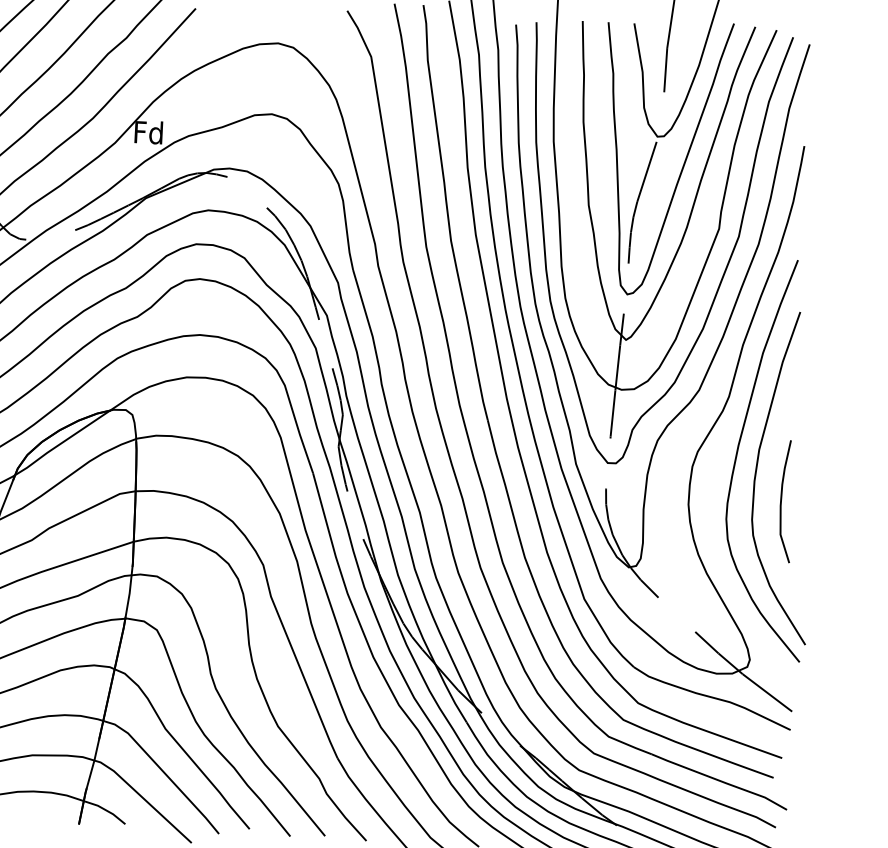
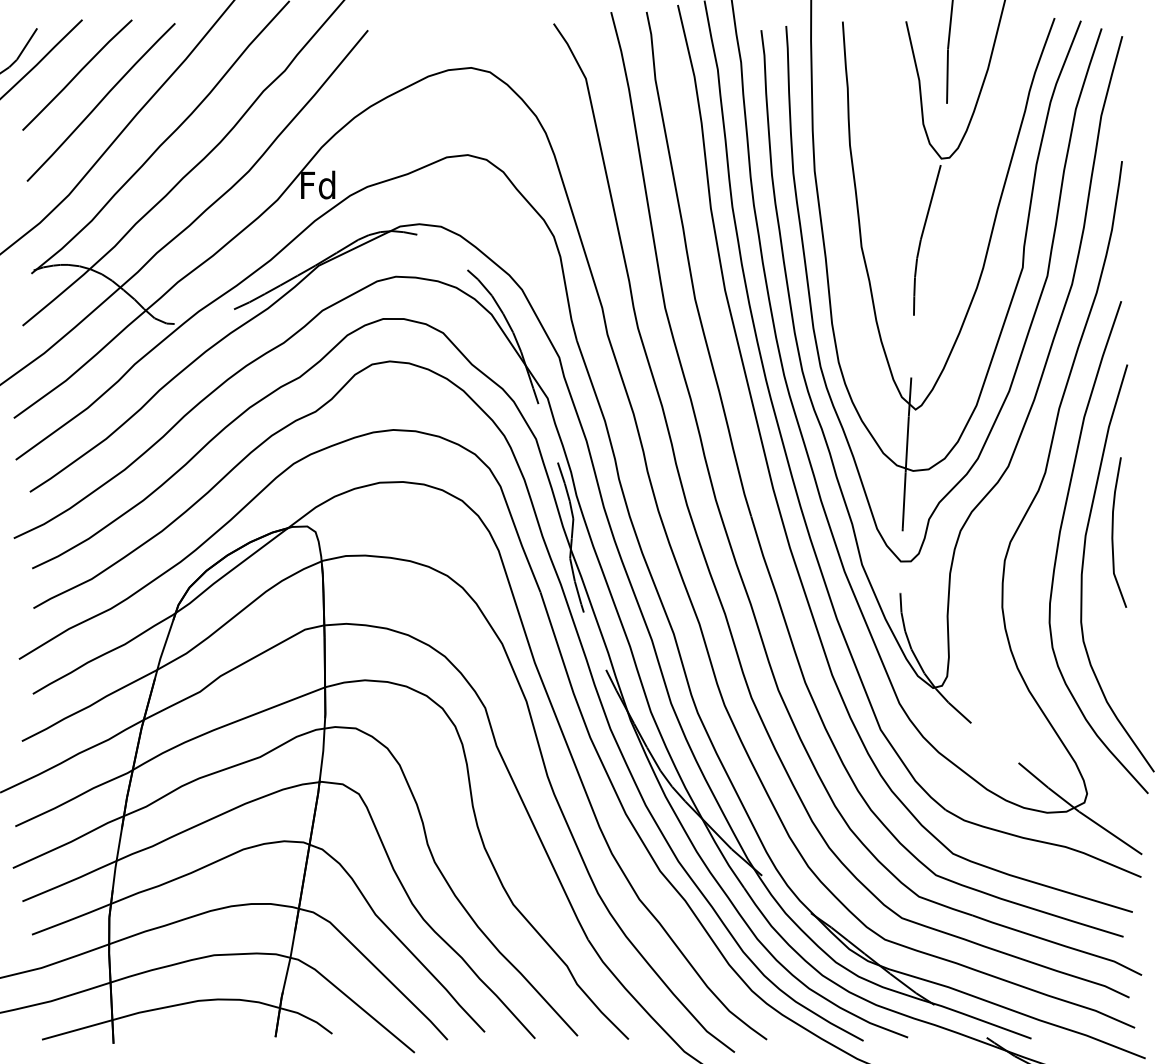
curve: (682, 165) -> (974, 192), removed
curve: (781, 501) -> (1113, 532), moved

